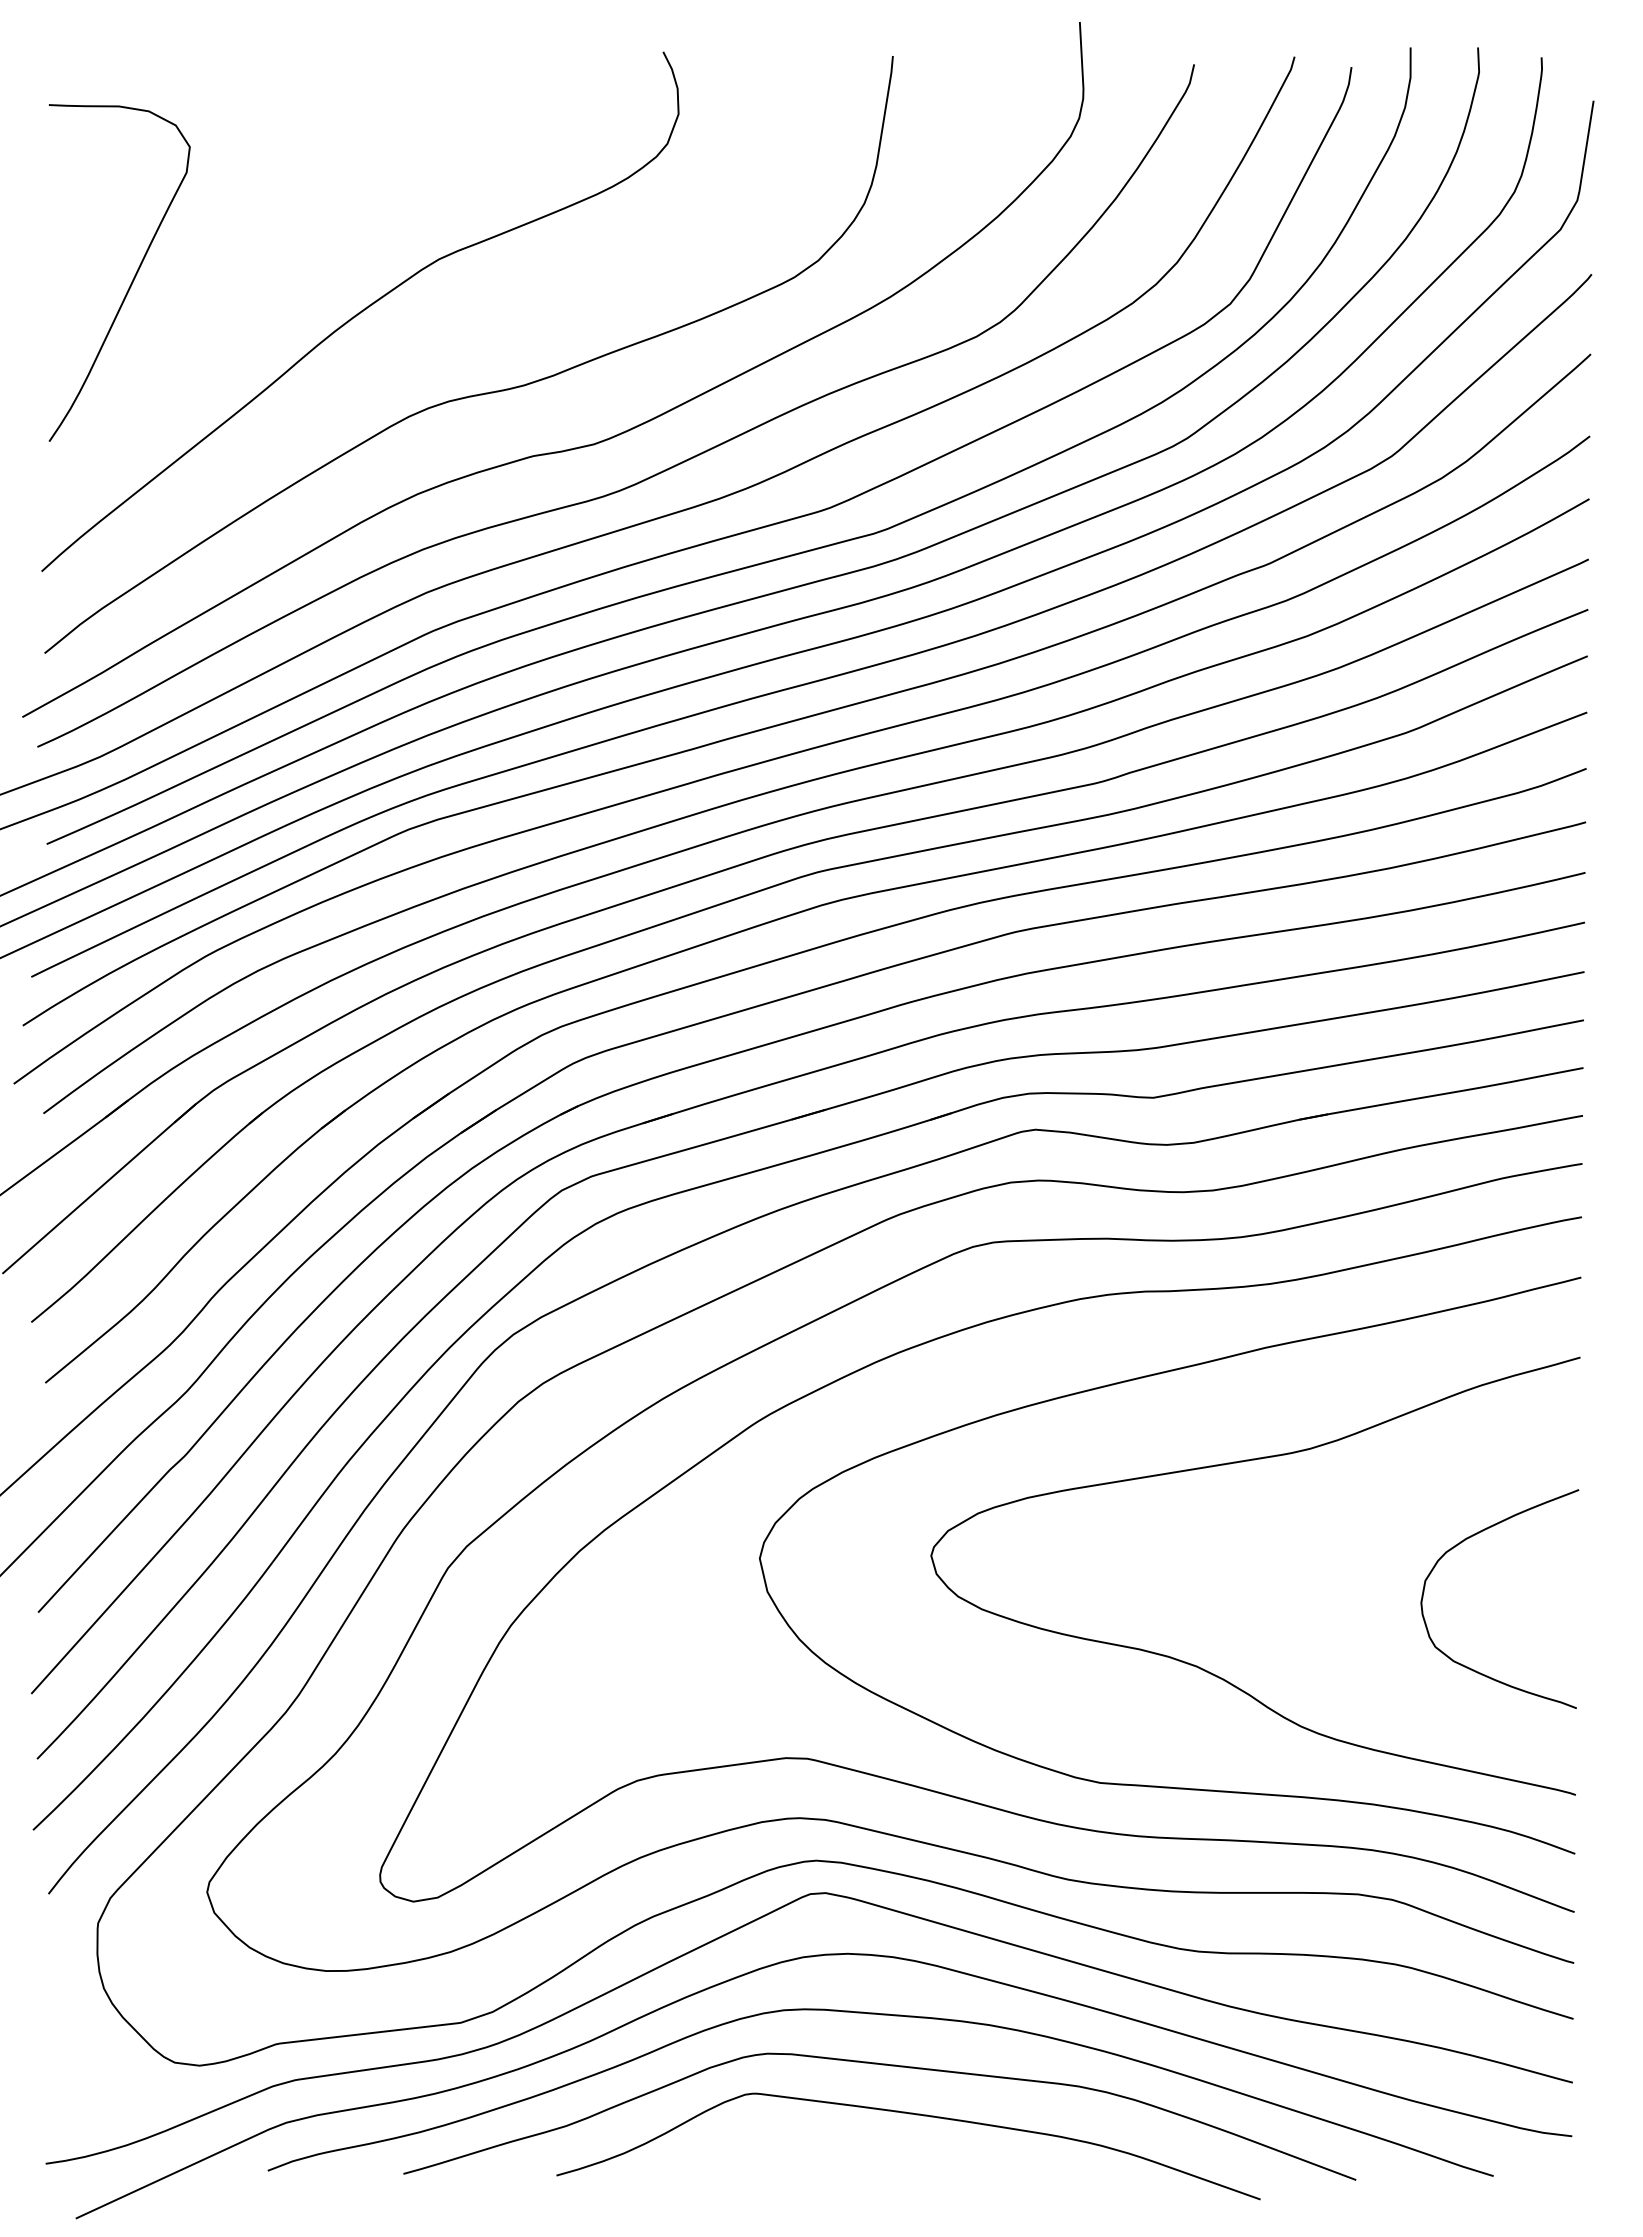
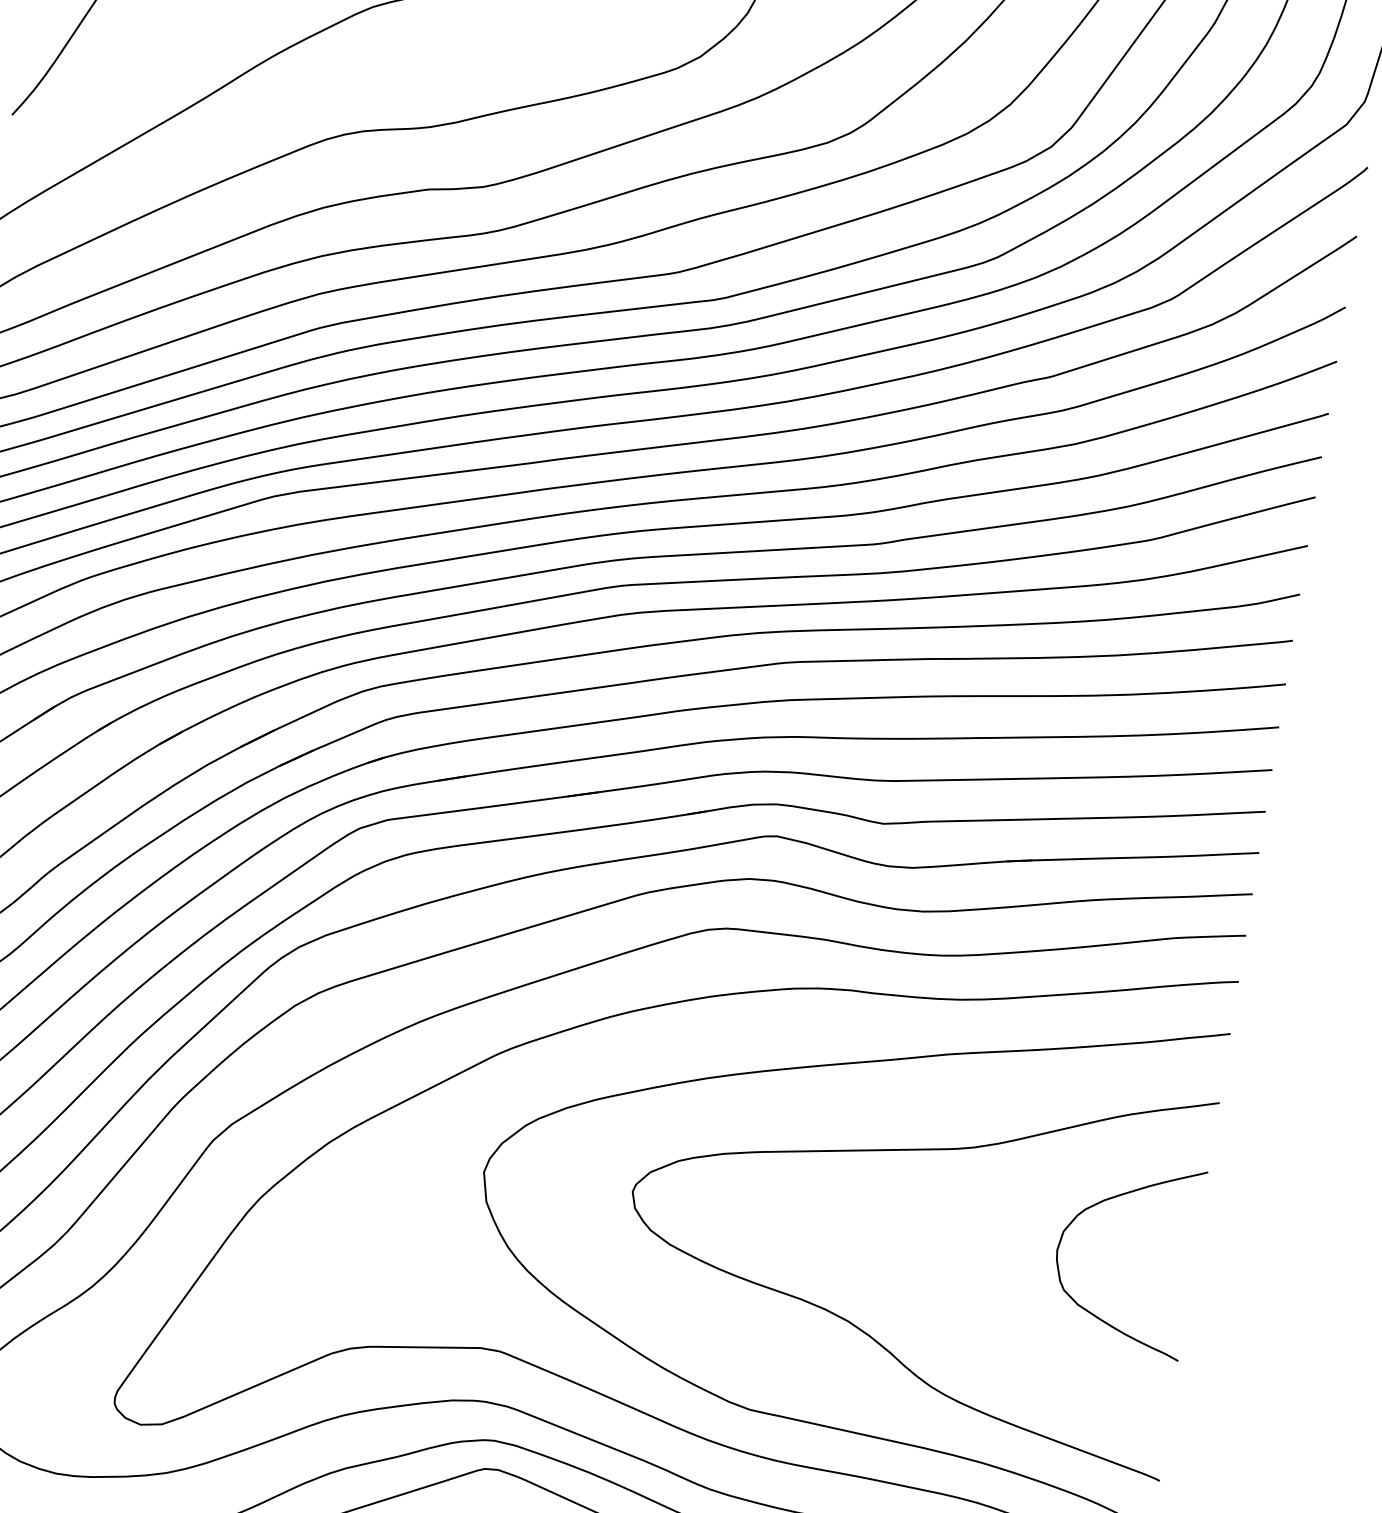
curve: (1461, 1543) -> (1099, 1203), moved

